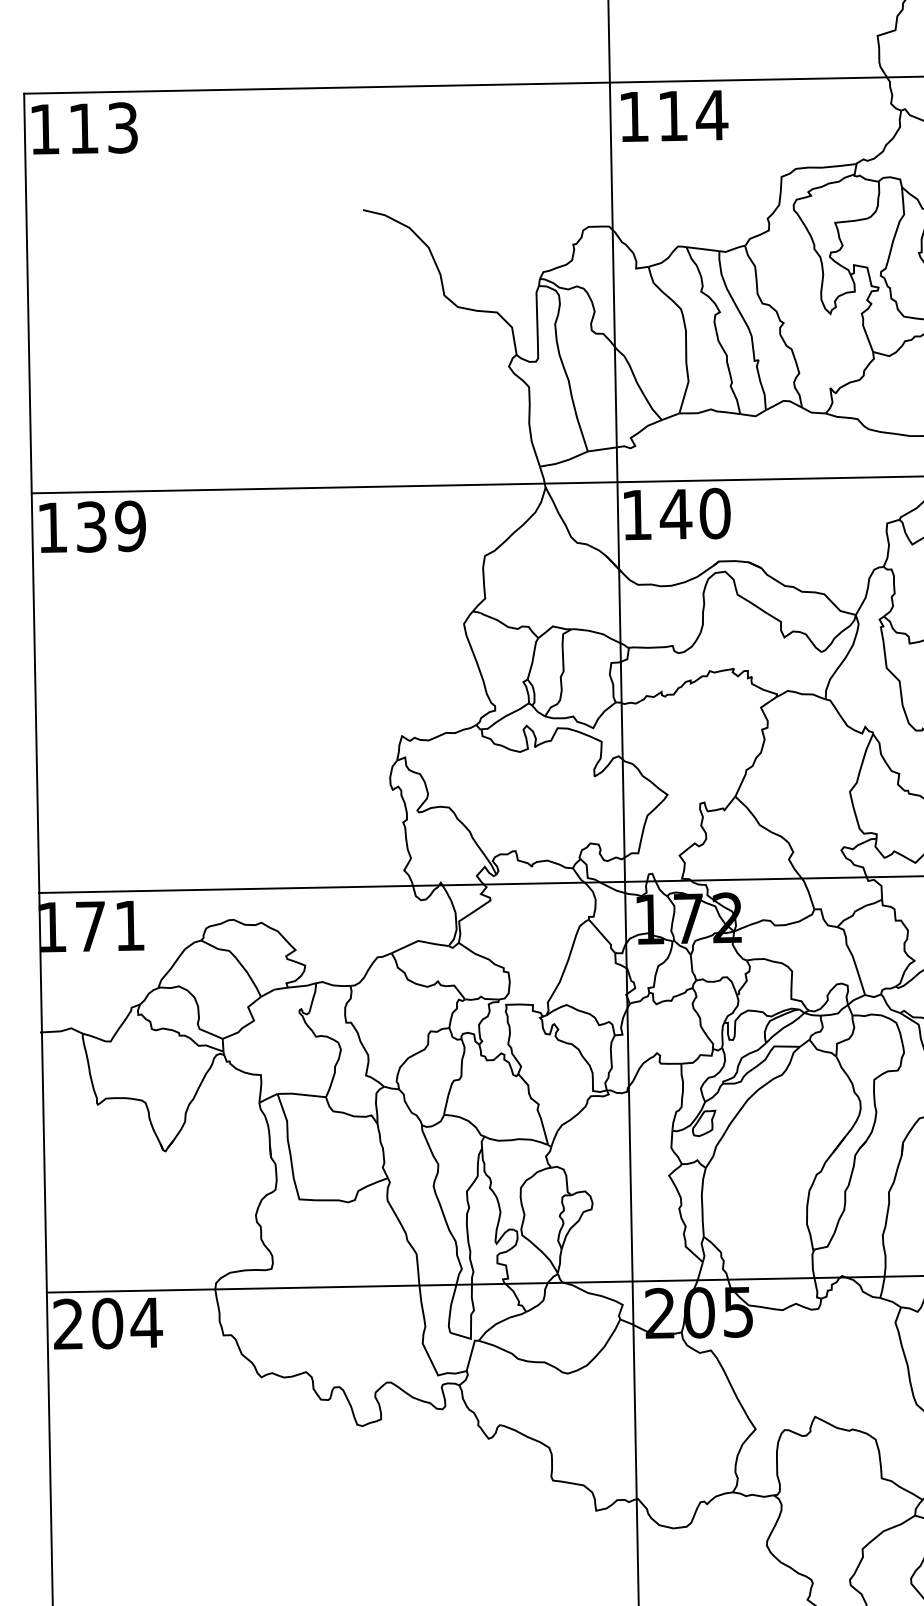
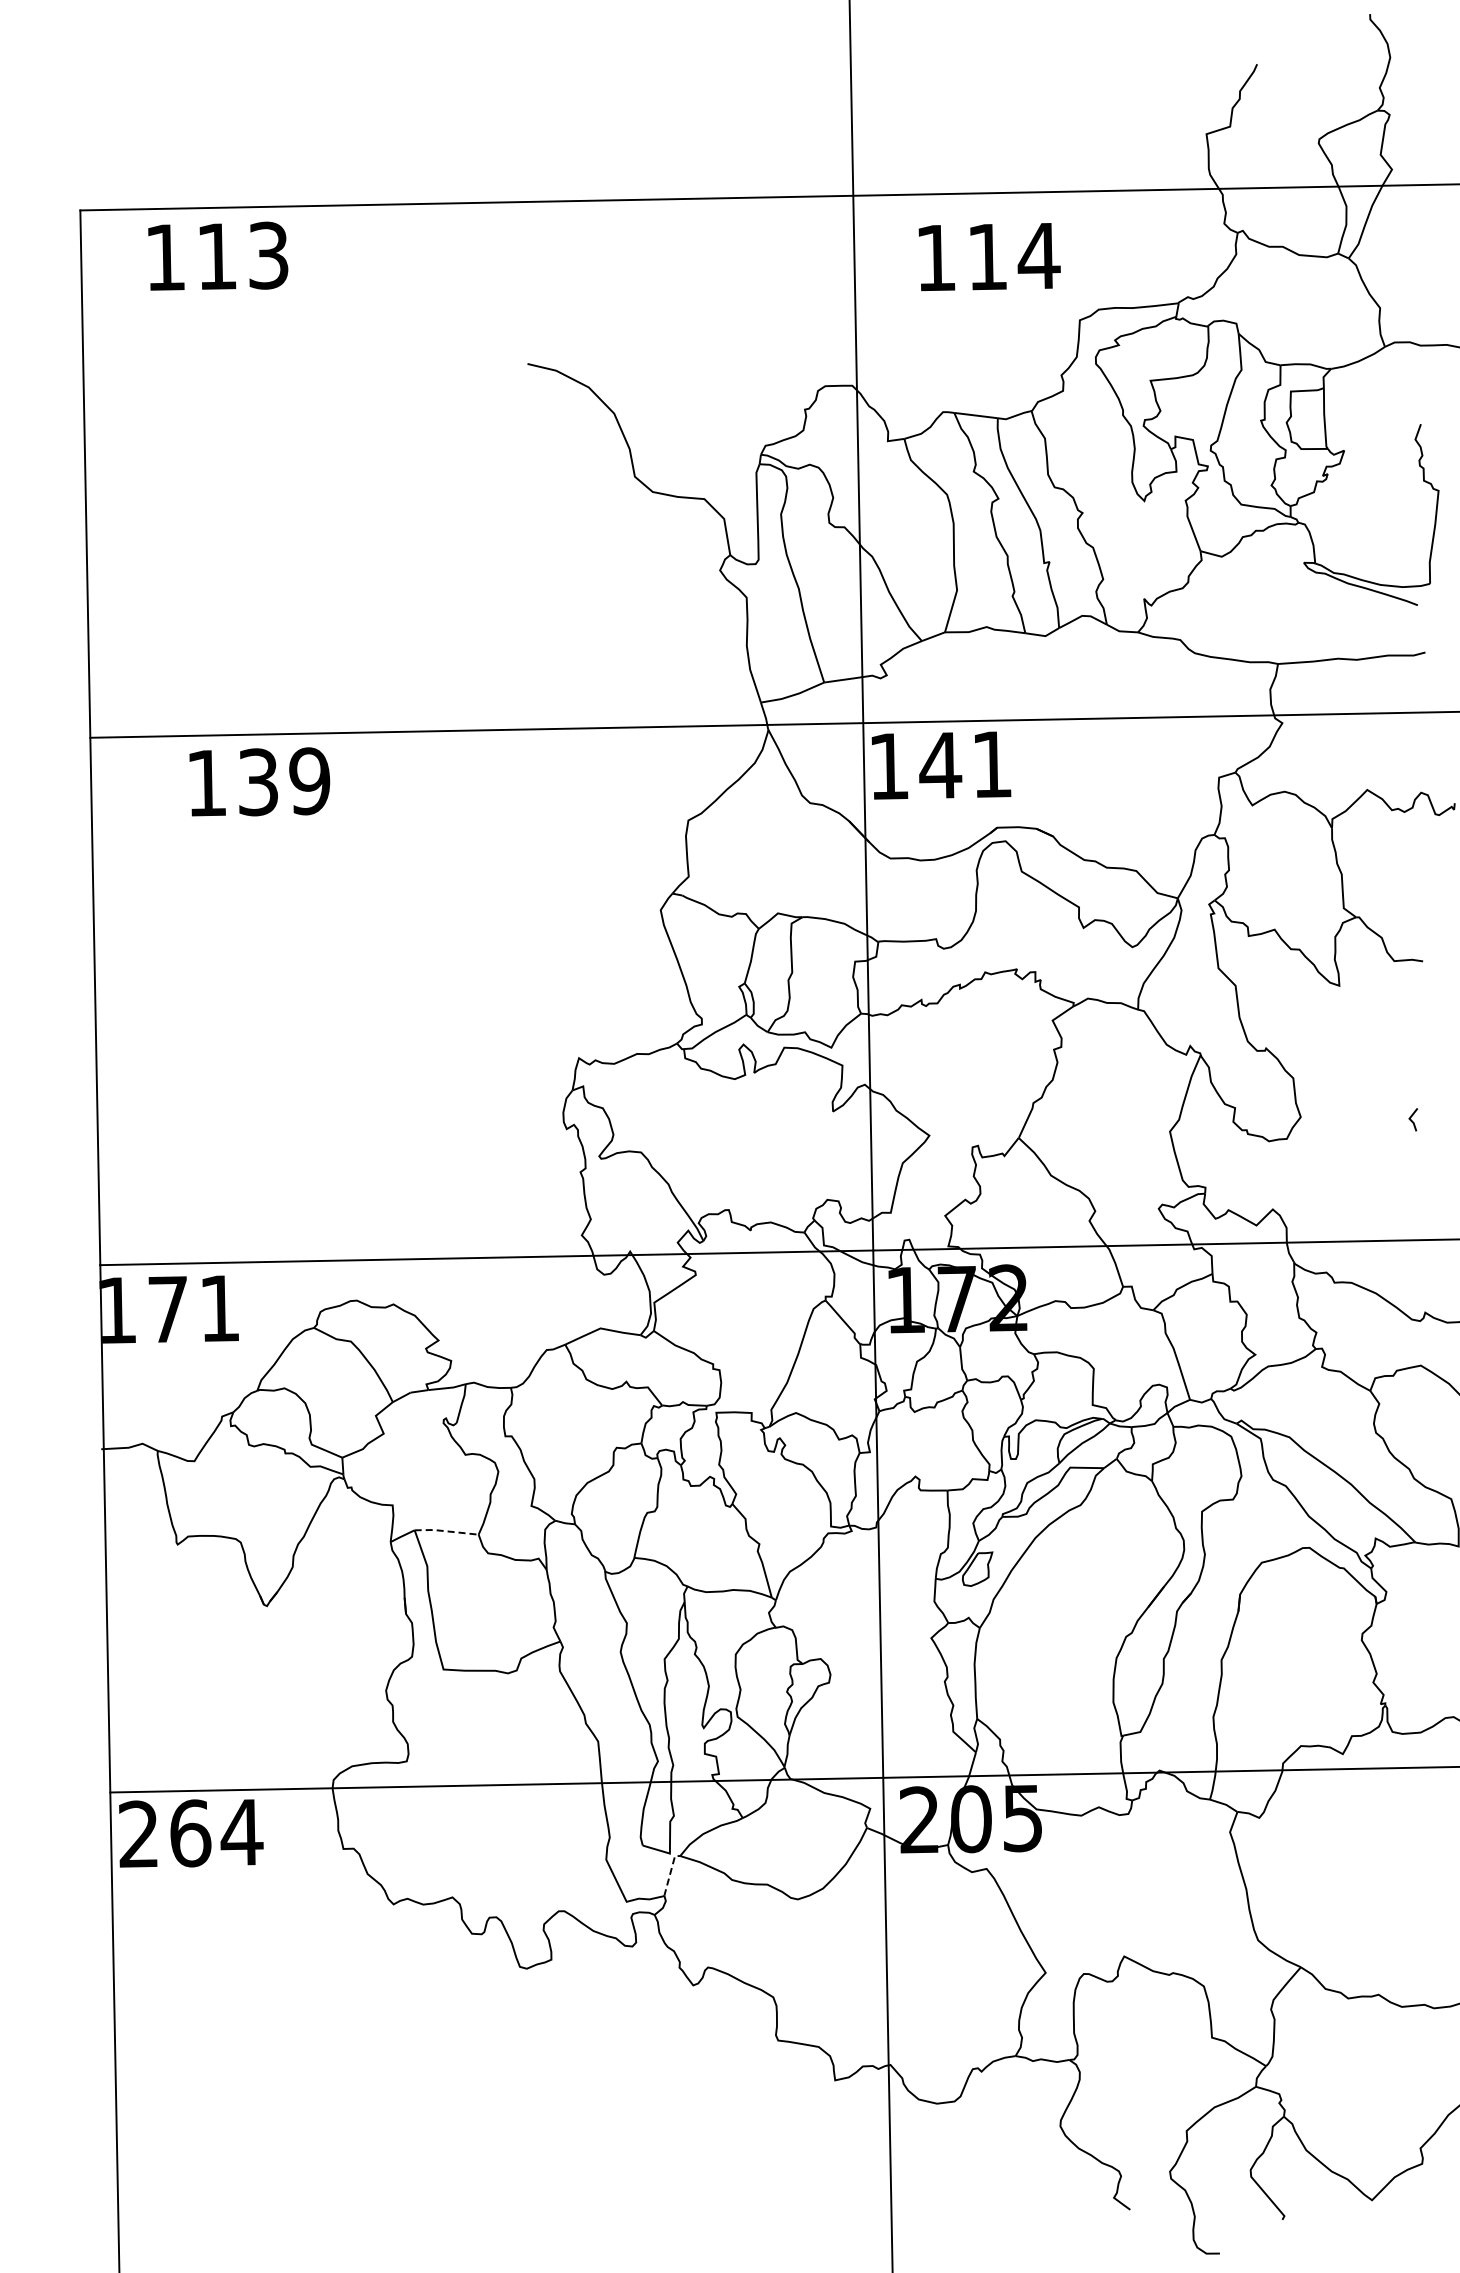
text: (674, 116) -> (989, 257), moved
text: (84, 127) -> (218, 255), moved
text: (715, 513) -> (992, 764), 140 -> 141
text: (92, 526) -> (259, 781), moved
line: (300, 1094) -> (445, 1531), solid -> dashed
text: (107, 1323) -> (190, 1833), 204 -> 264
line: (471, 1353) -> (670, 1873), solid -> dashed

